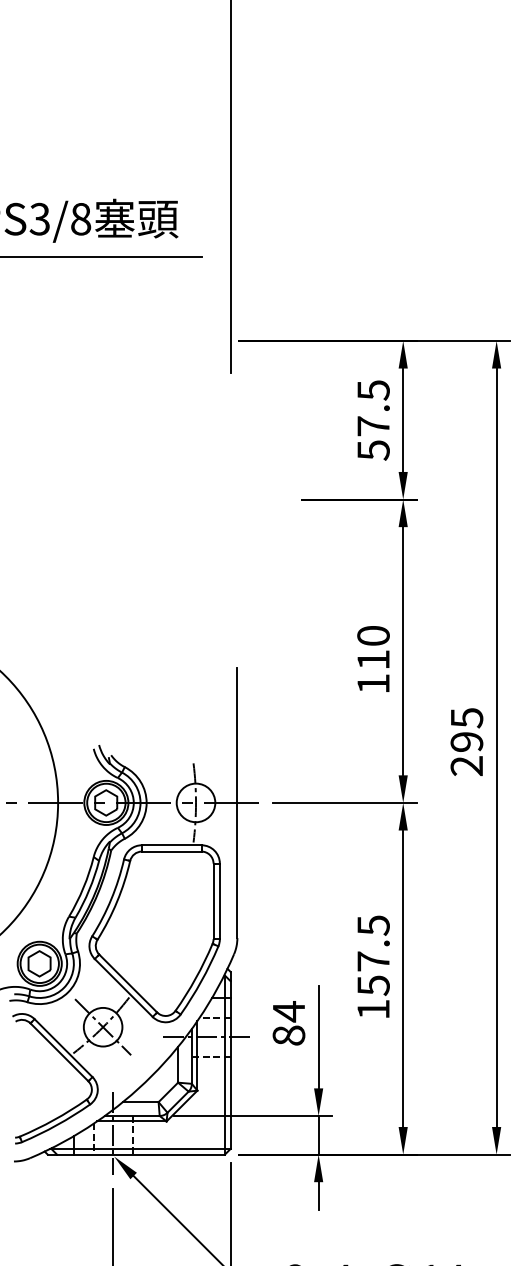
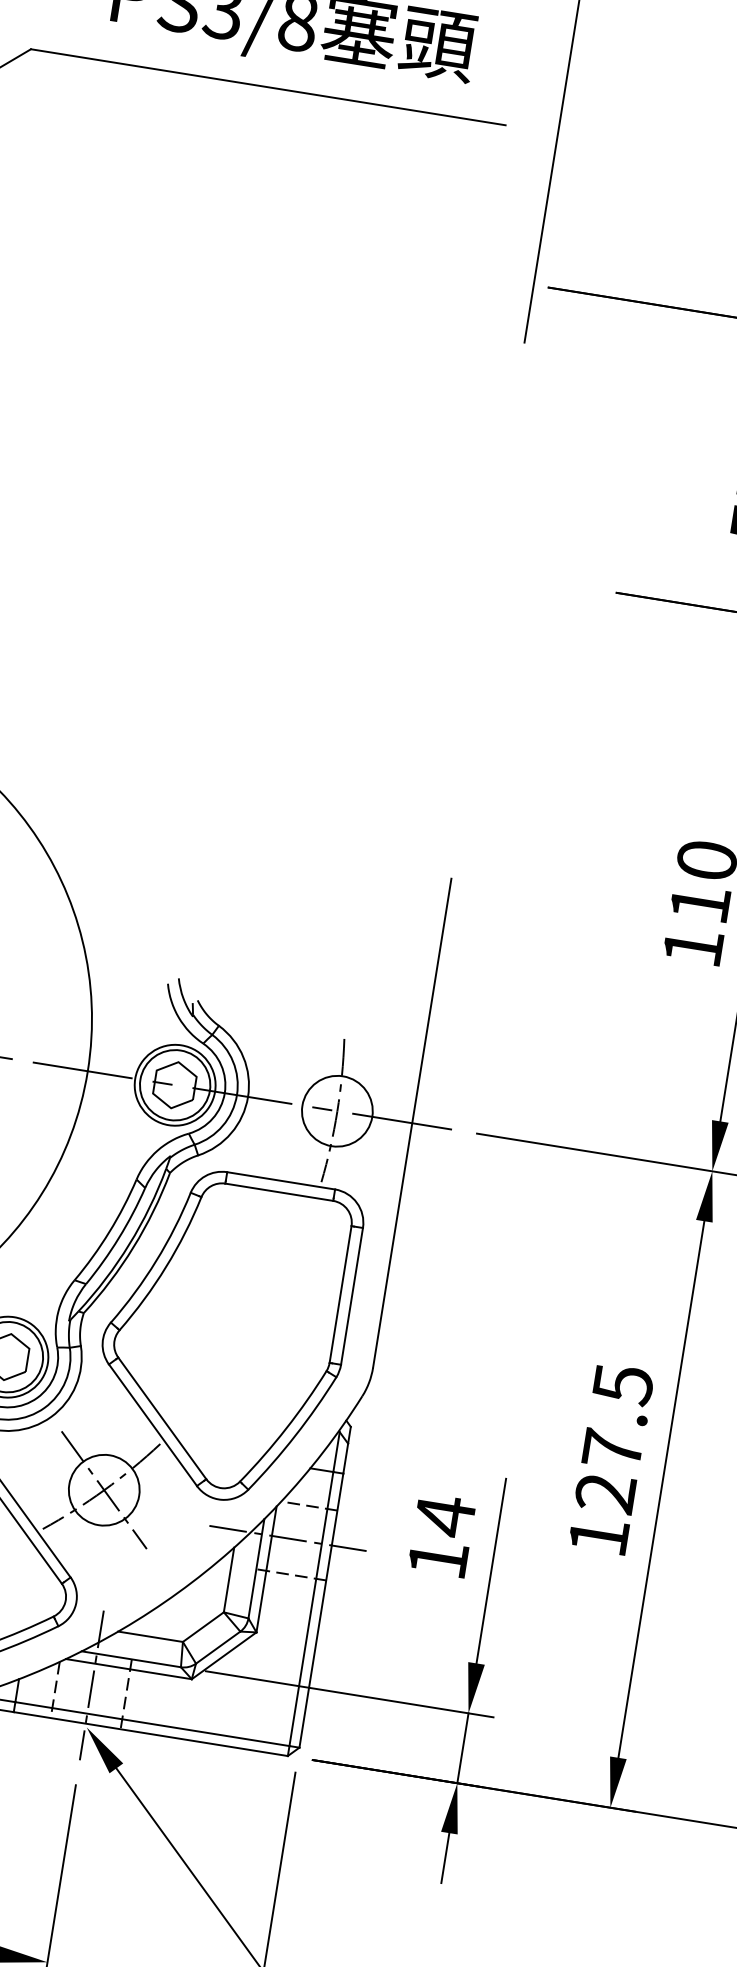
text: (373, 985) -> (605, 1493), 157.5 -> 127.5
text: (288, 1035) -> (437, 1558), 84 -> 14

